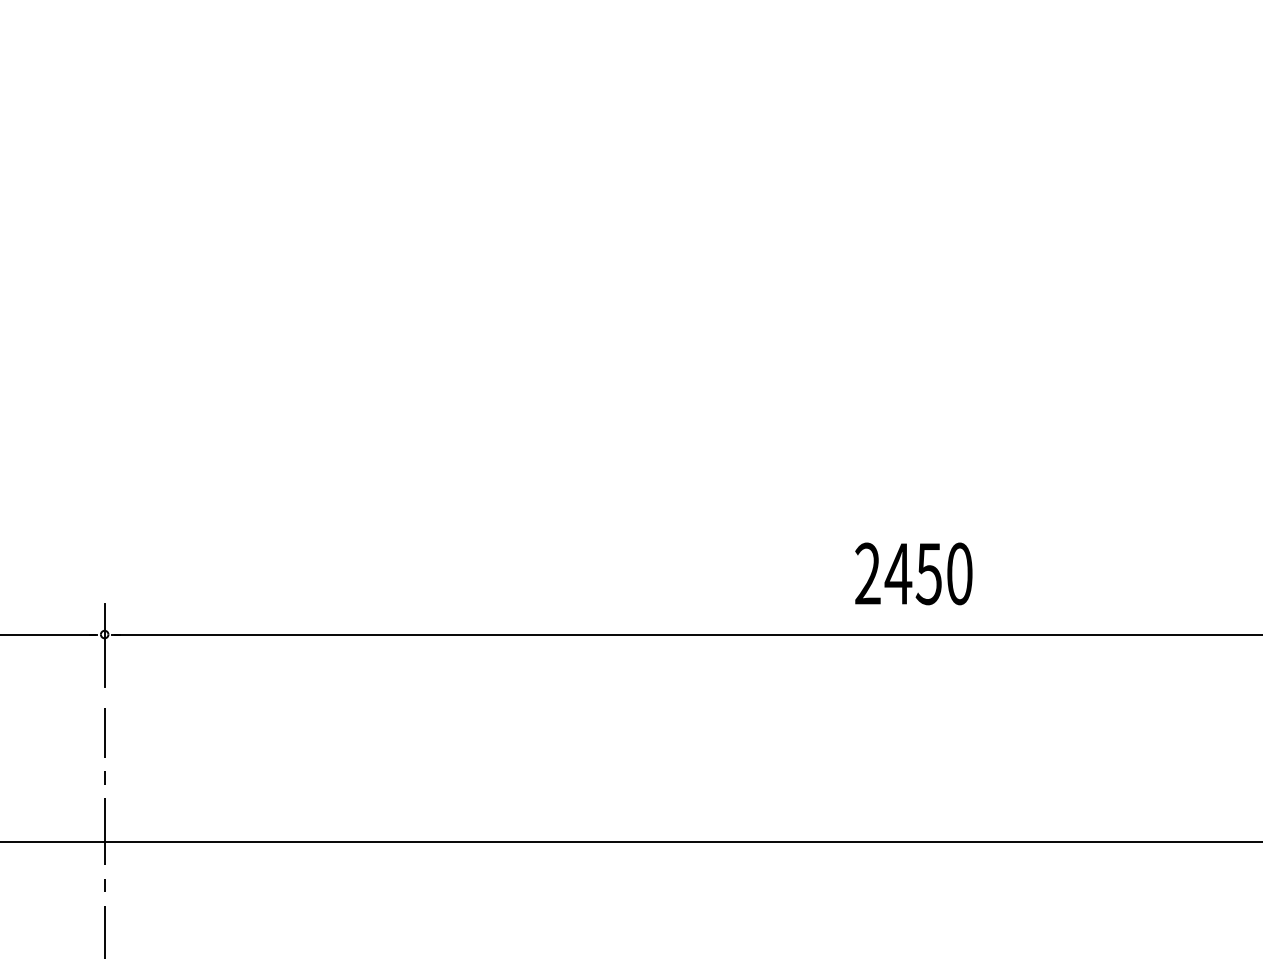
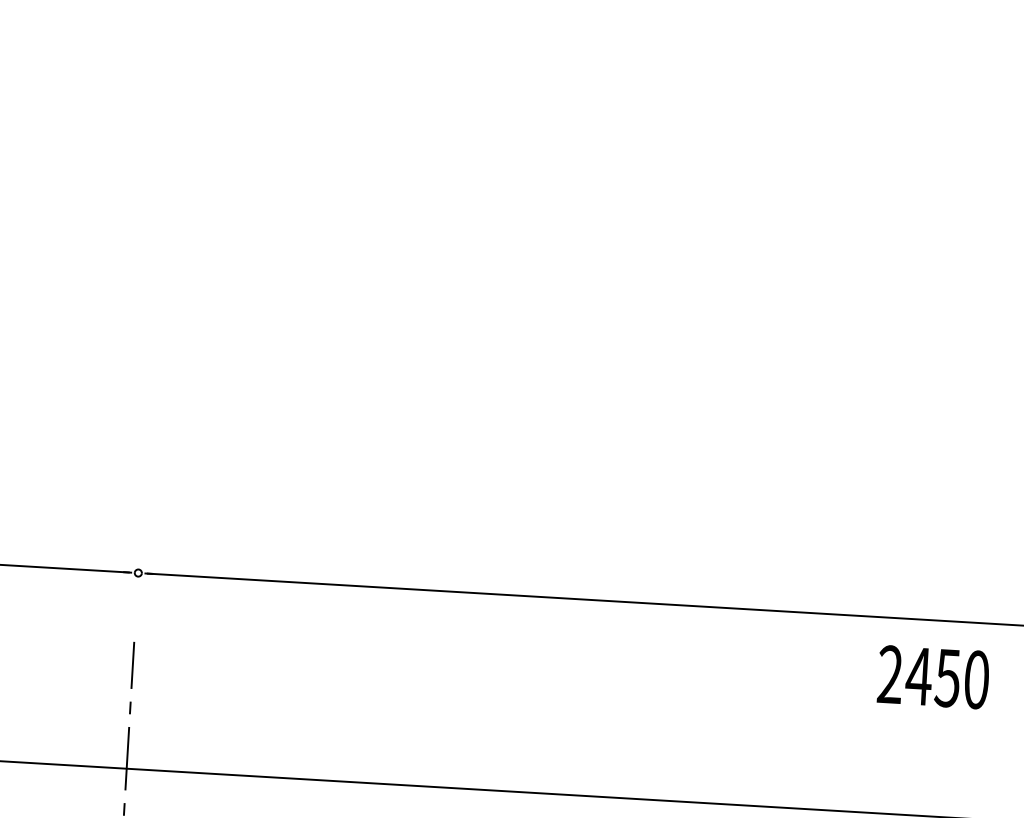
text: (913, 573) -> (933, 676), moved
line: (104, 645) -> (137, 583), removed

